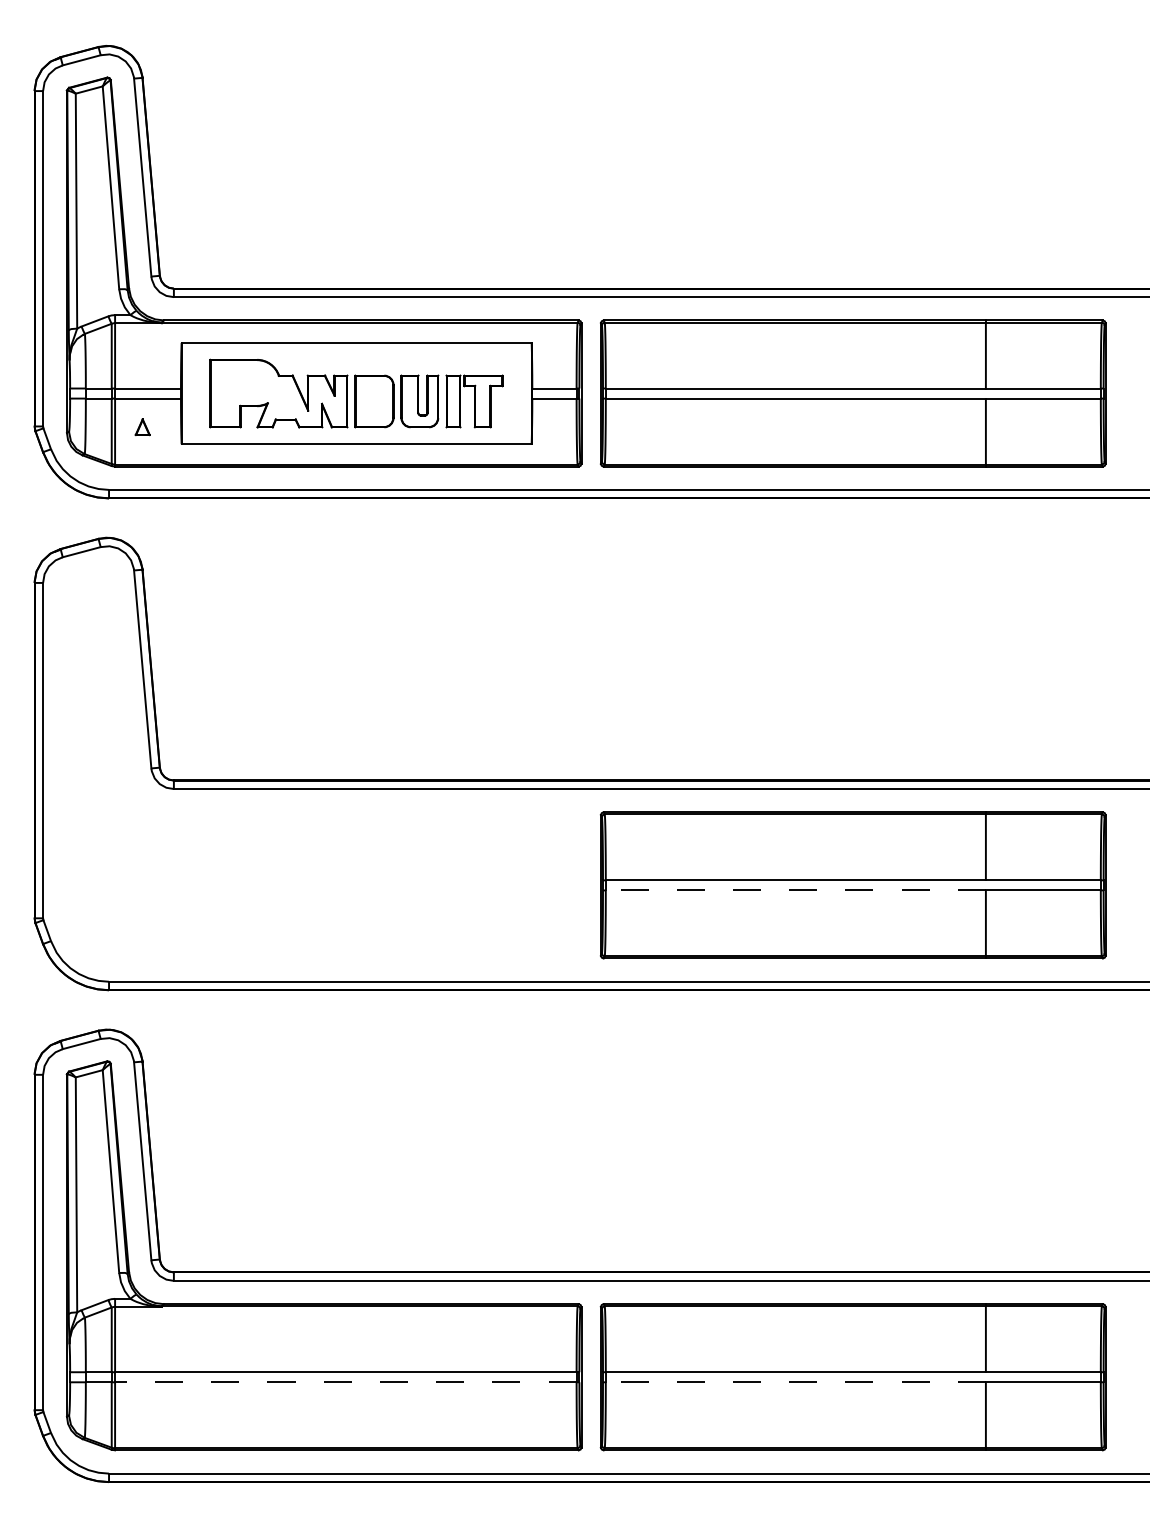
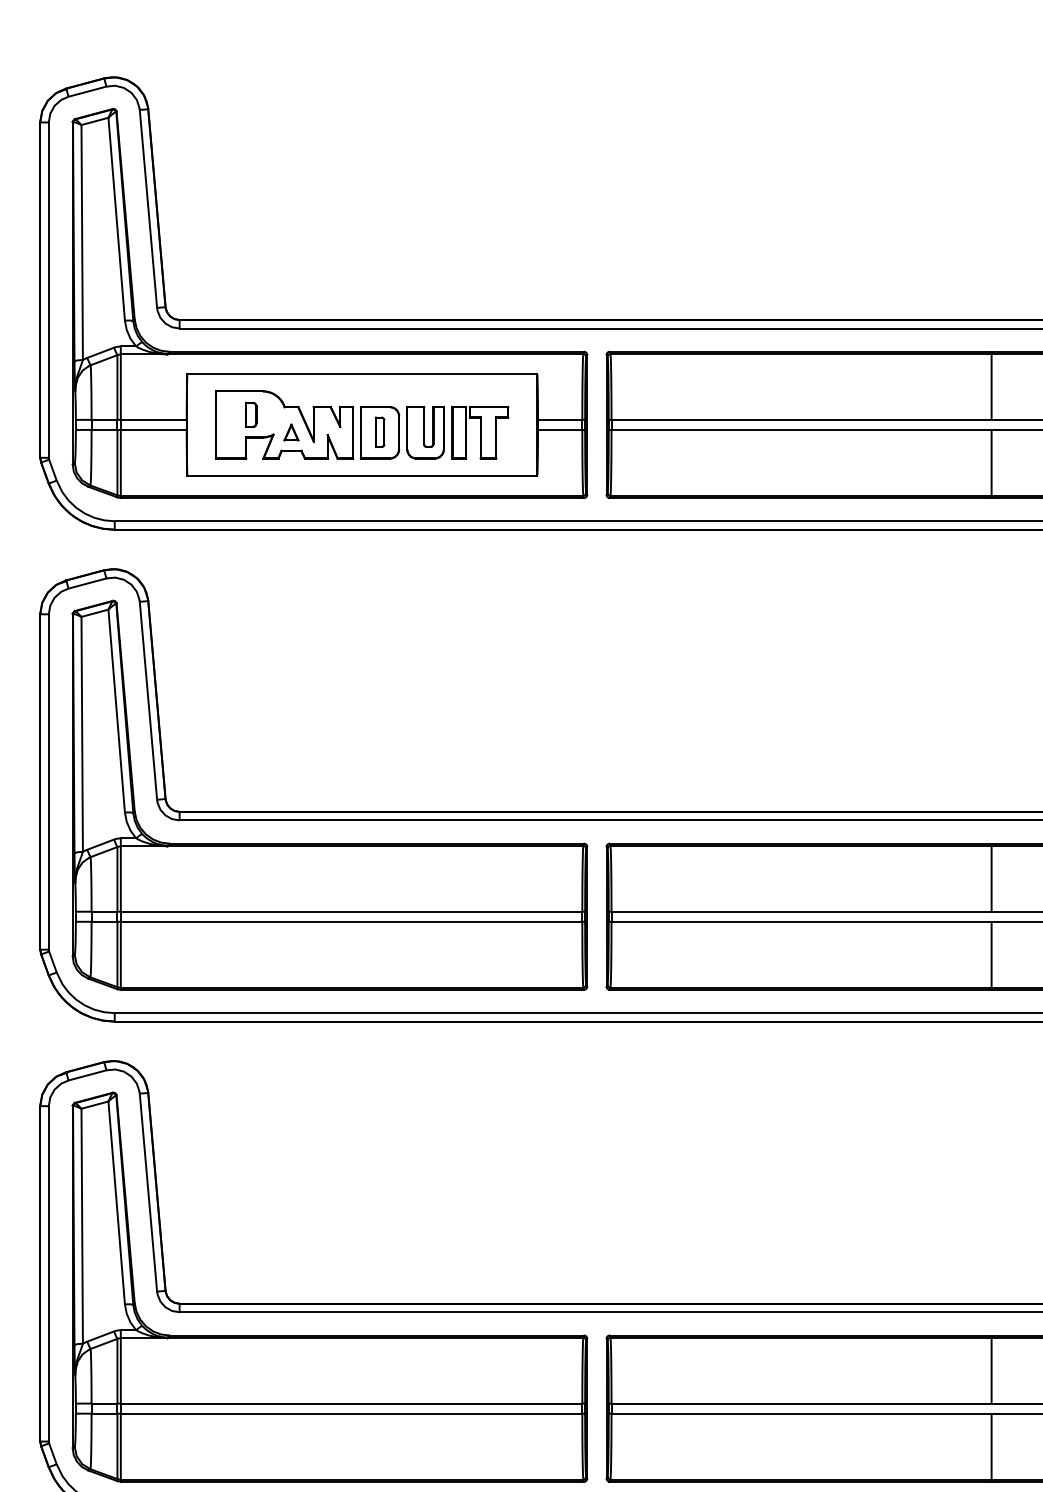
part: (245, 383) -> (251, 414), added
part: (374, 400) -> (380, 431), added
part: (142, 427) -> (291, 432), moved
part: (323, 811) -> (329, 842), added
line: (795, 890) -> (801, 921), dashed -> solid
line: (345, 1382) -> (351, 1413), dashed -> solid
line: (795, 1382) -> (801, 1413), dashed -> solid

